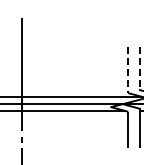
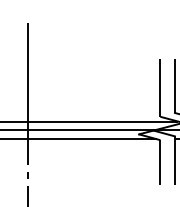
line: (139, 68) -> (174, 85), dashed -> solid
line: (128, 70) -> (160, 88), dashed -> solid

